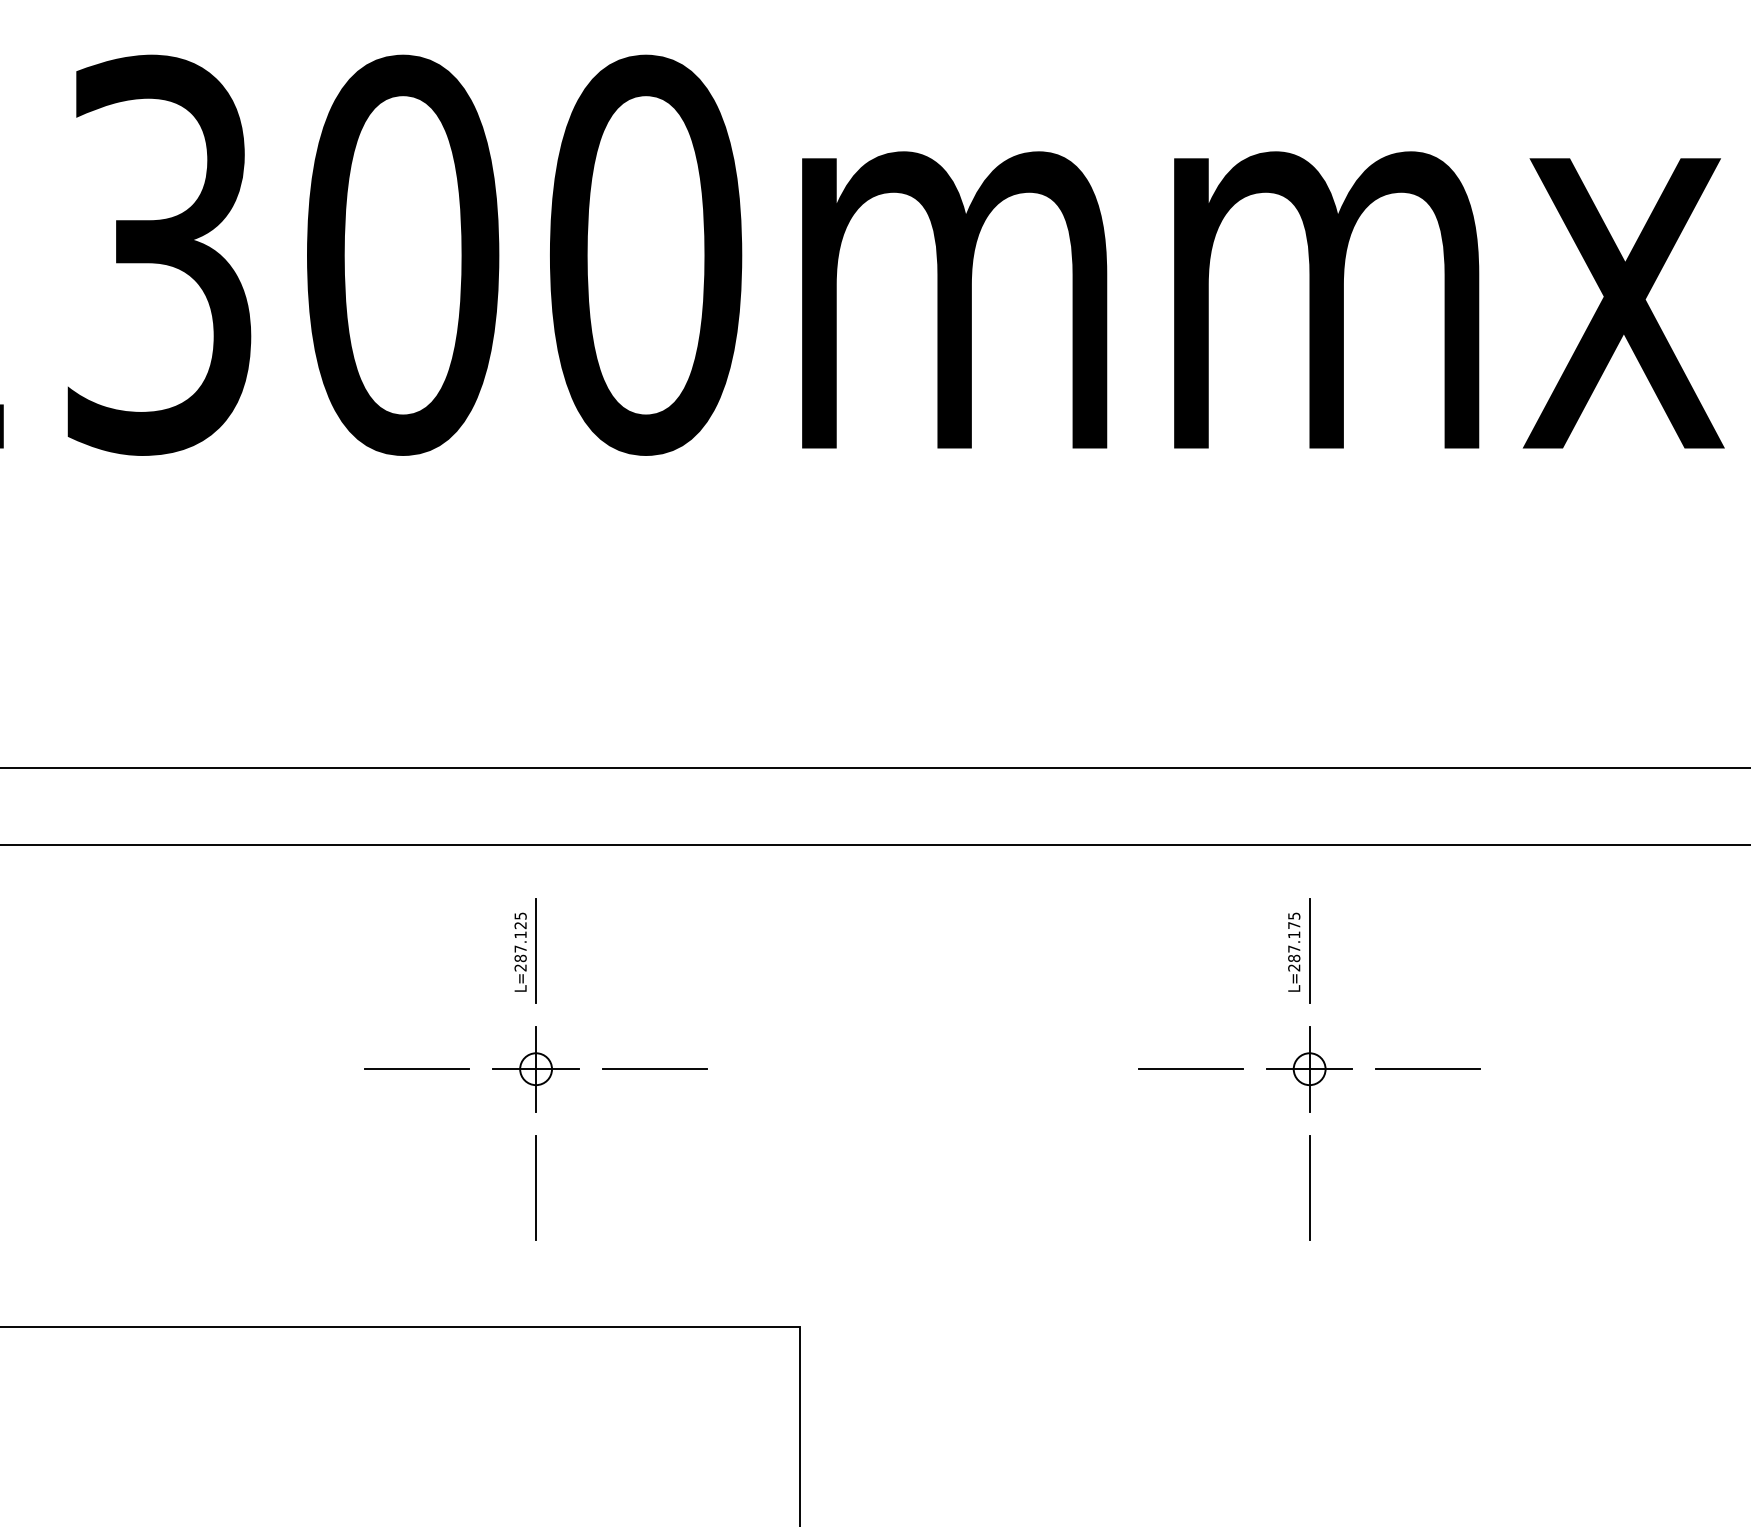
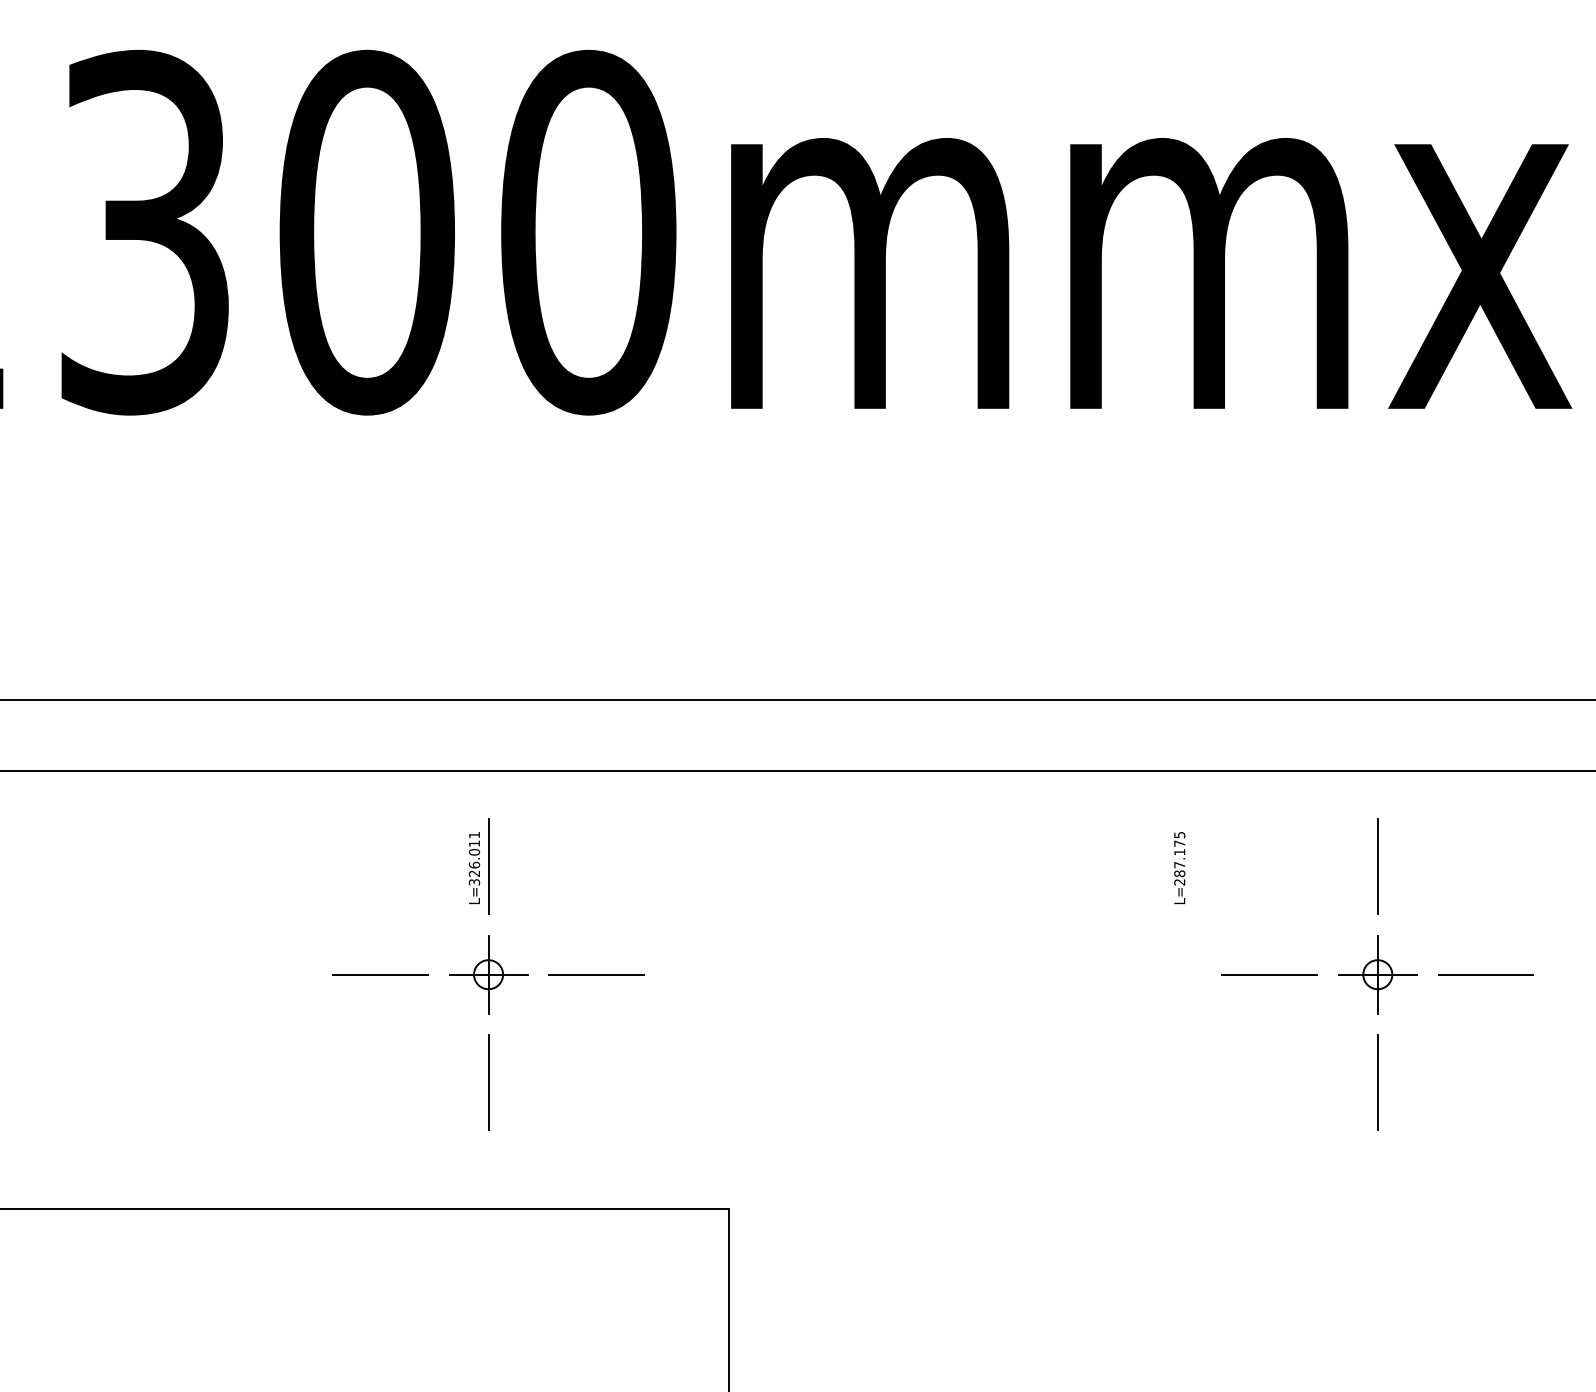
text: (520, 941) -> (474, 858), L=287.125 -> L=326.011
part: (1309, 1068) -> (1377, 974), moved

